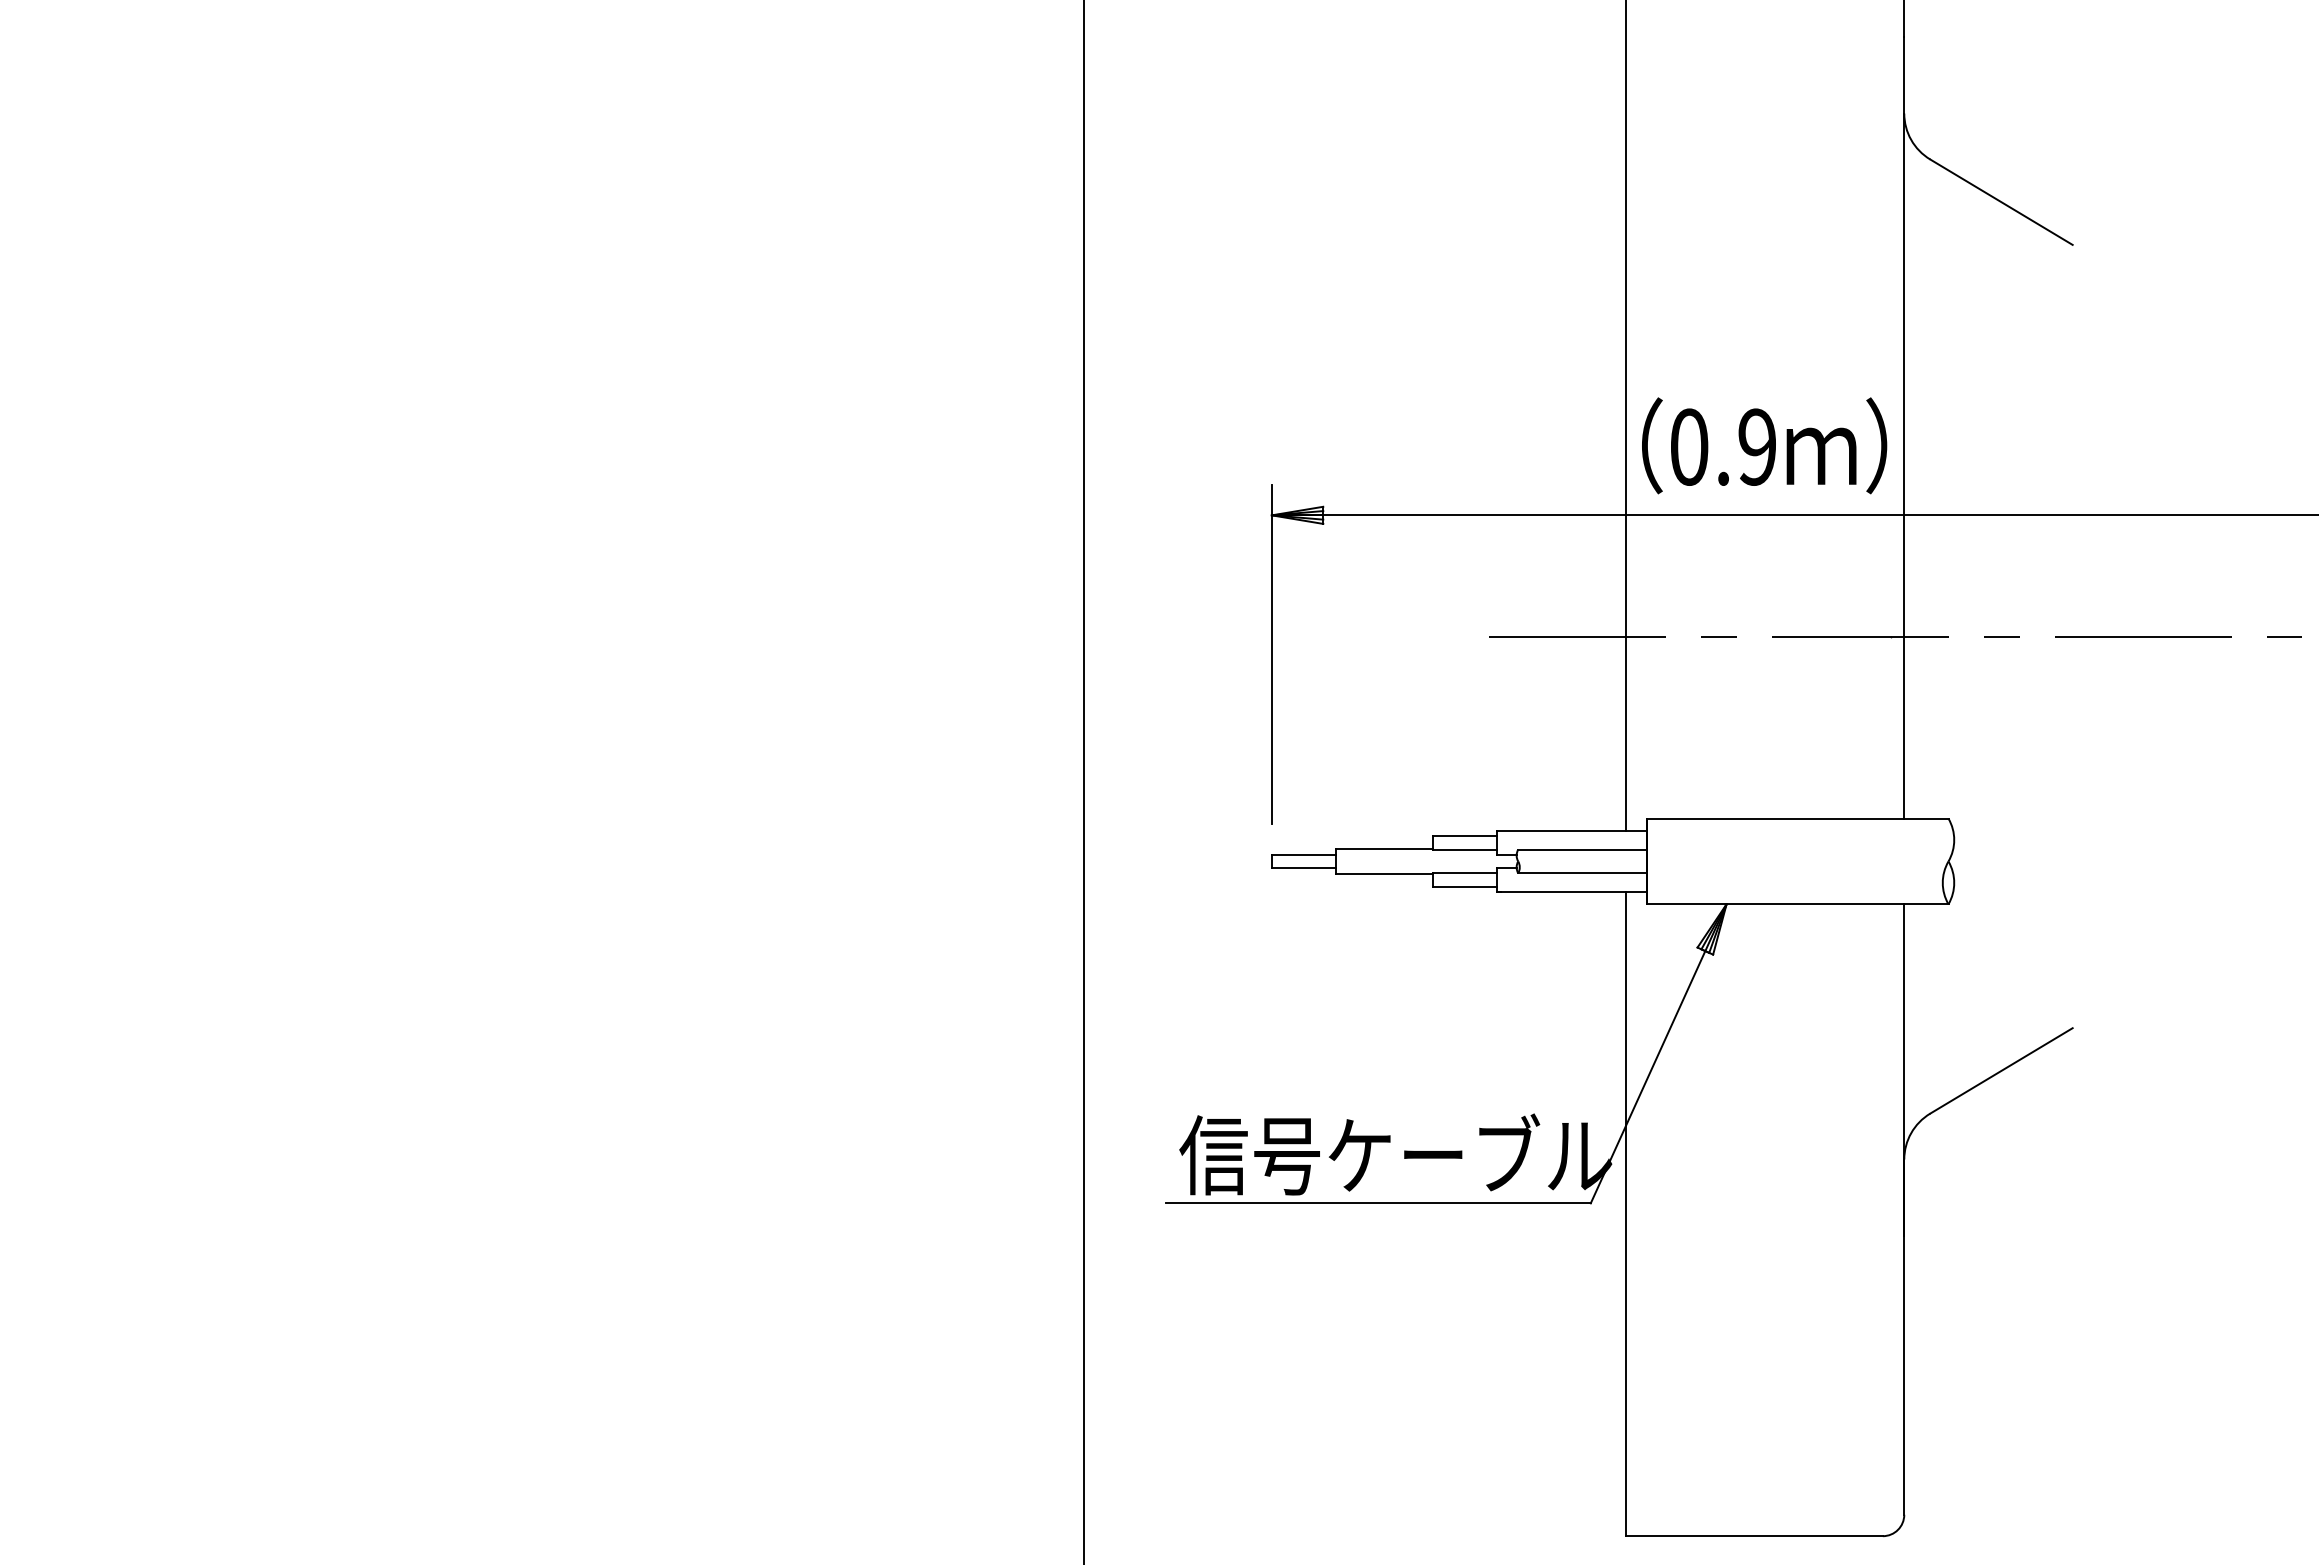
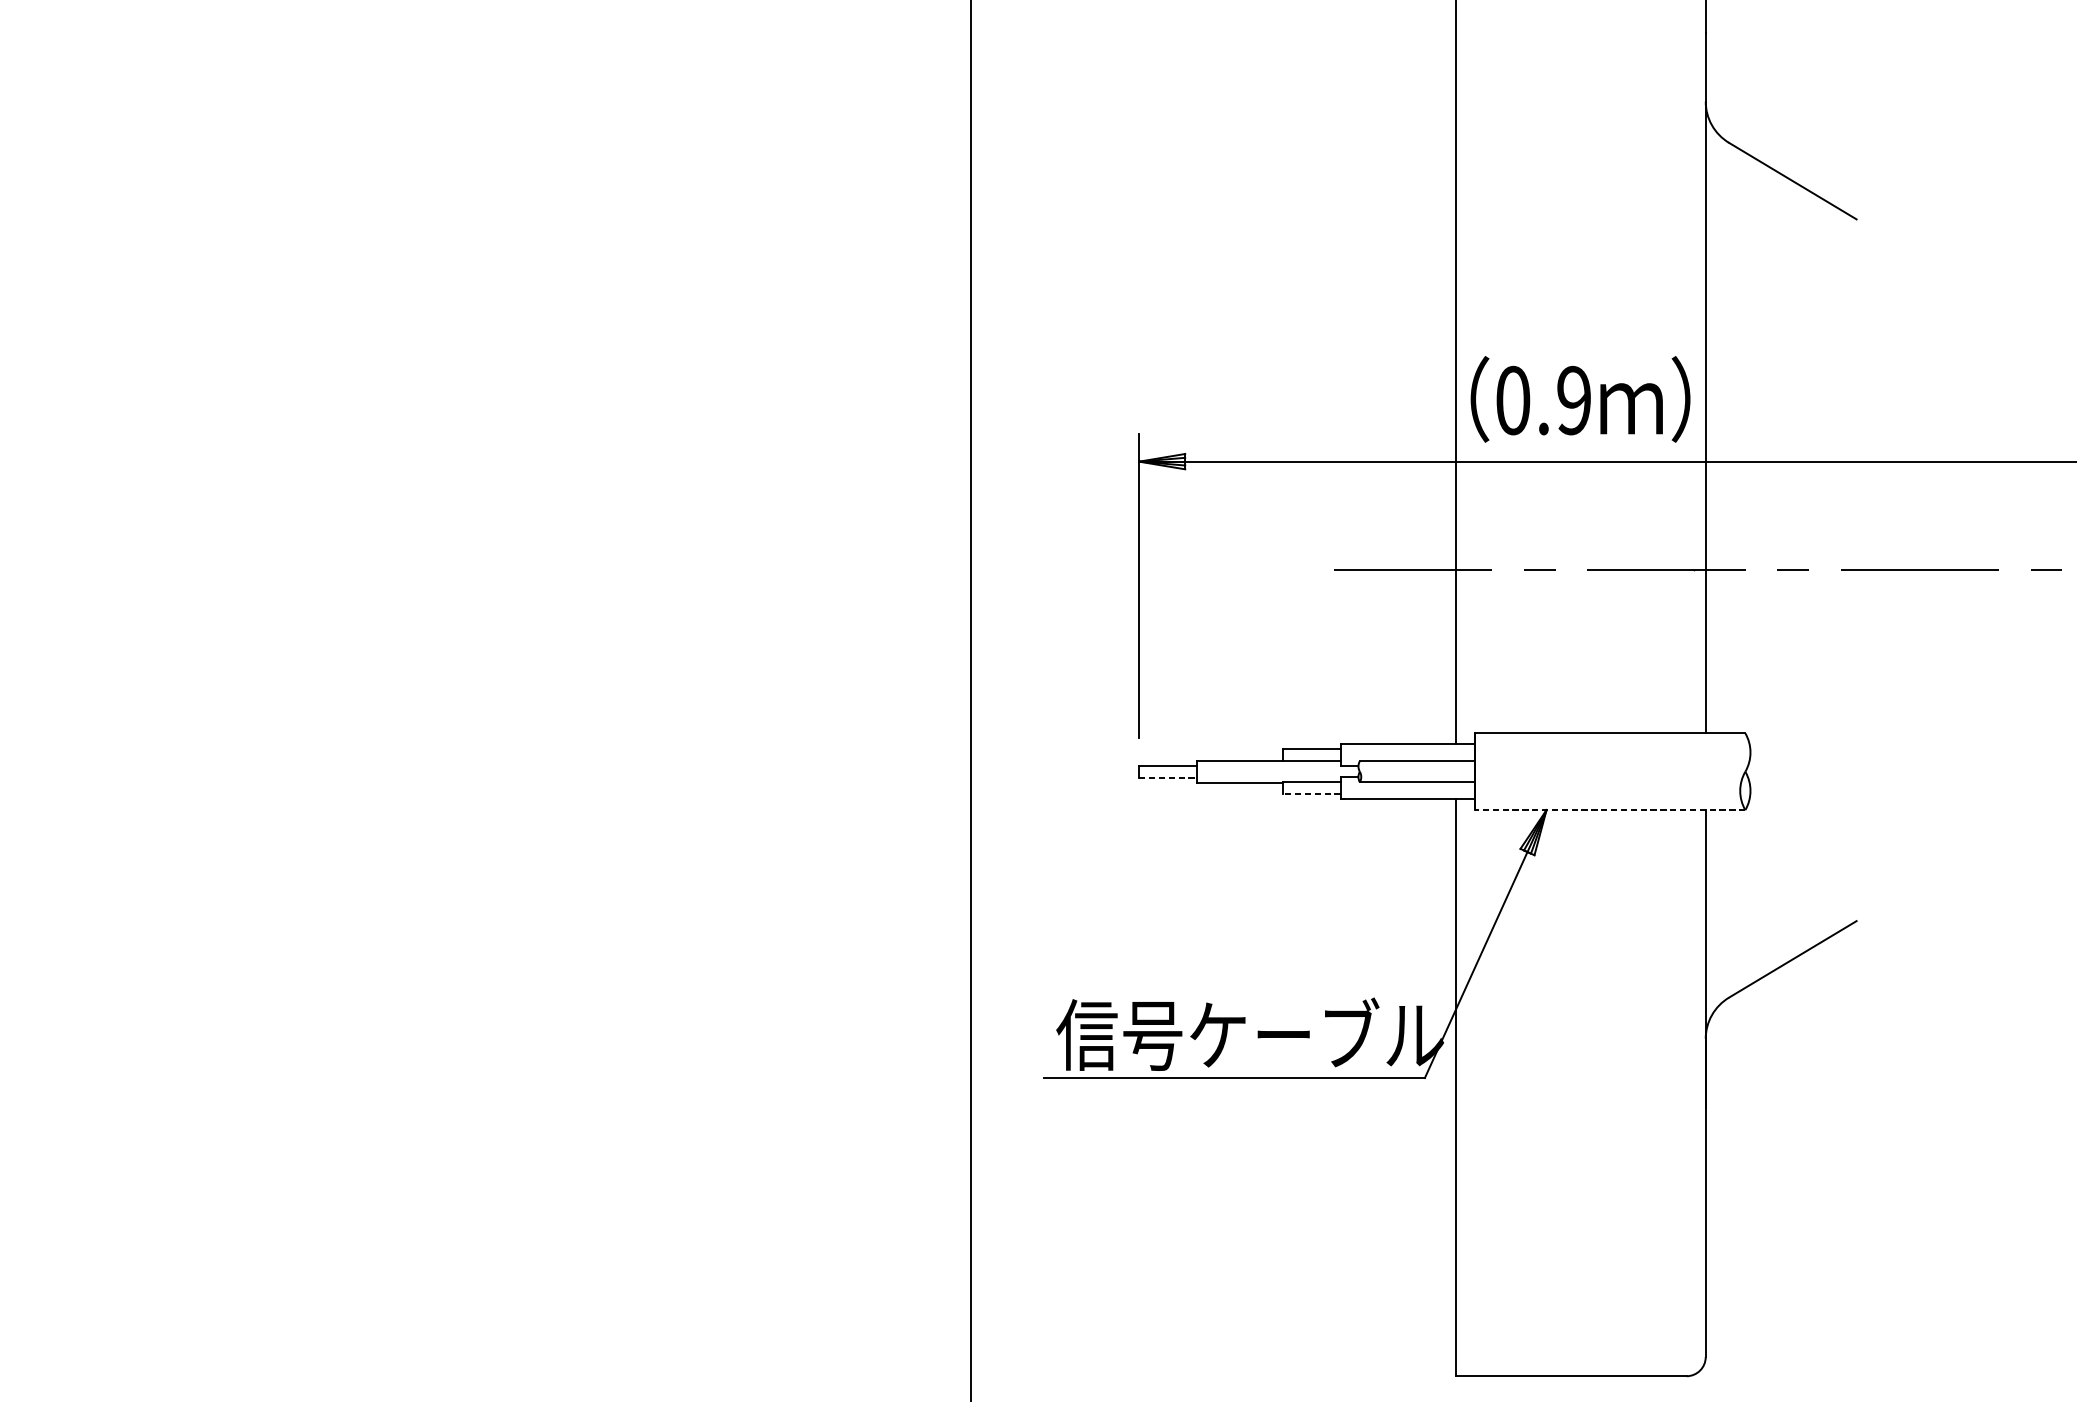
line: (1304, 868) -> (1168, 778), solid -> dashed
line: (1464, 886) -> (1311, 794), solid -> dashed
line: (1797, 904) -> (1610, 810), solid -> dashed

